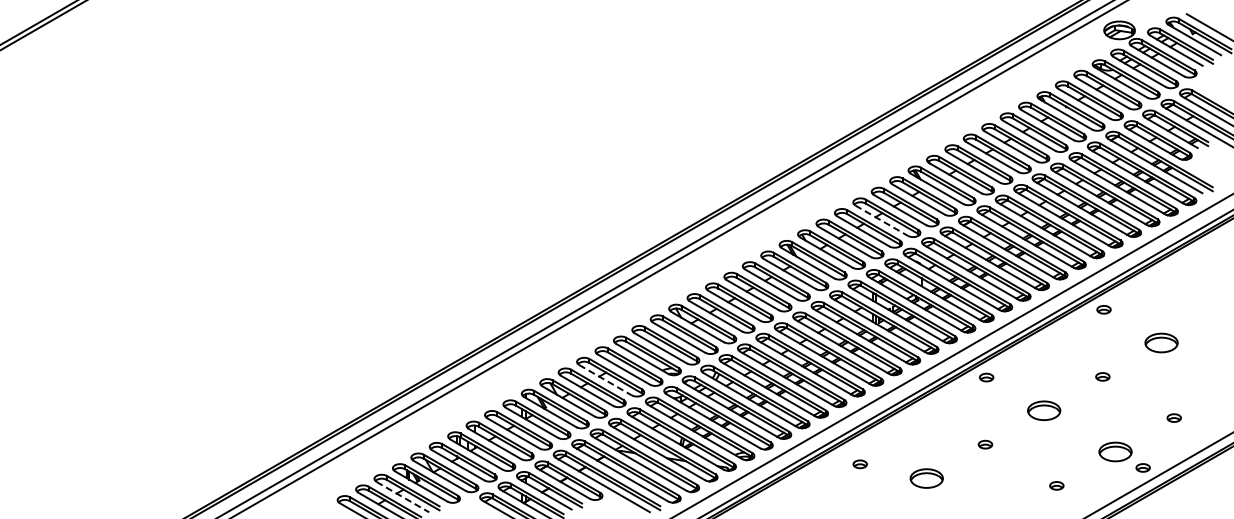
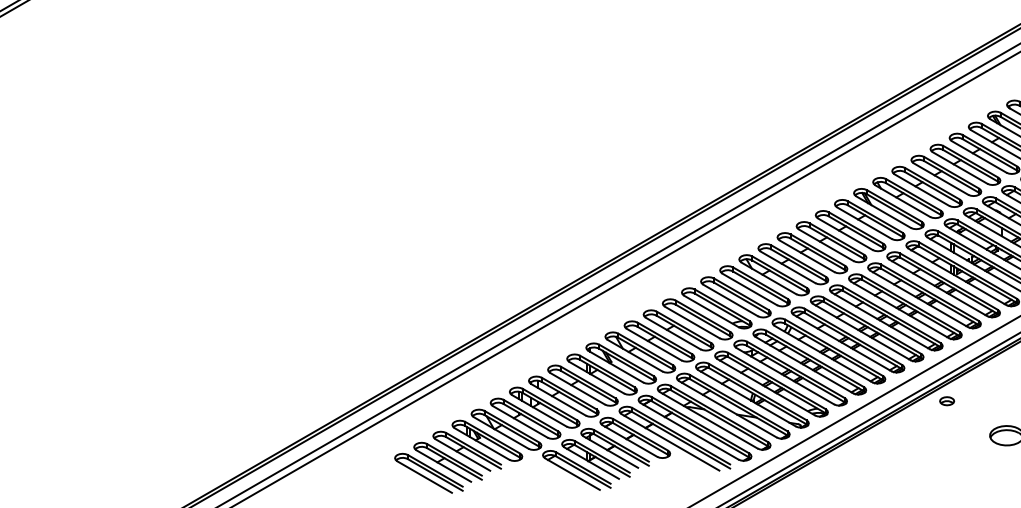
line: (882, 220) -> (960, 167), dashed -> solid
line: (605, 380) -> (673, 333), dashed -> solid
part: (859, 464) -> (946, 401), moved
line: (403, 497) -> (463, 455), dashed -> solid

